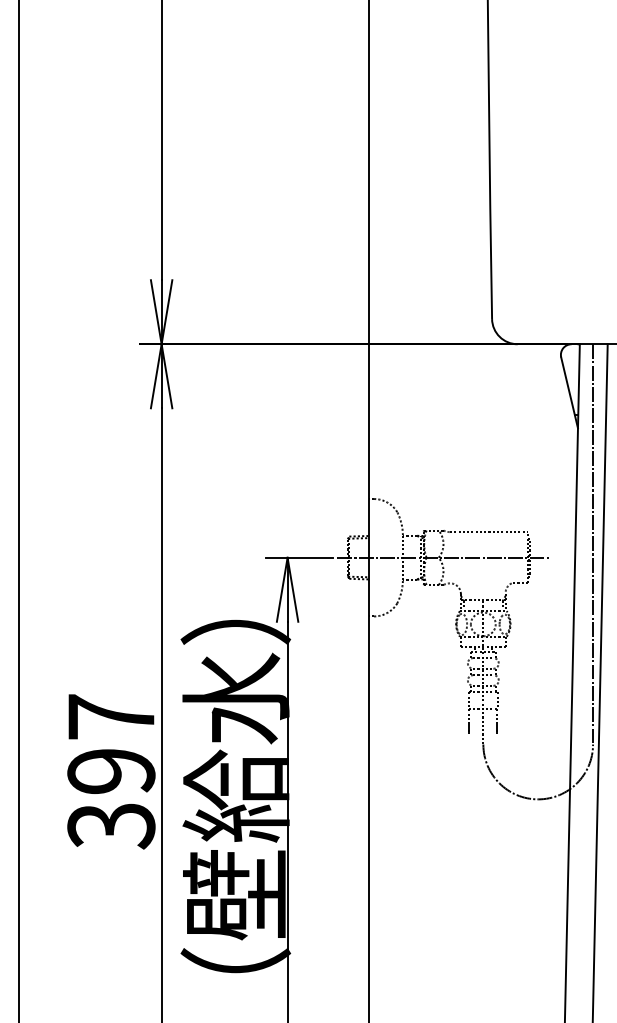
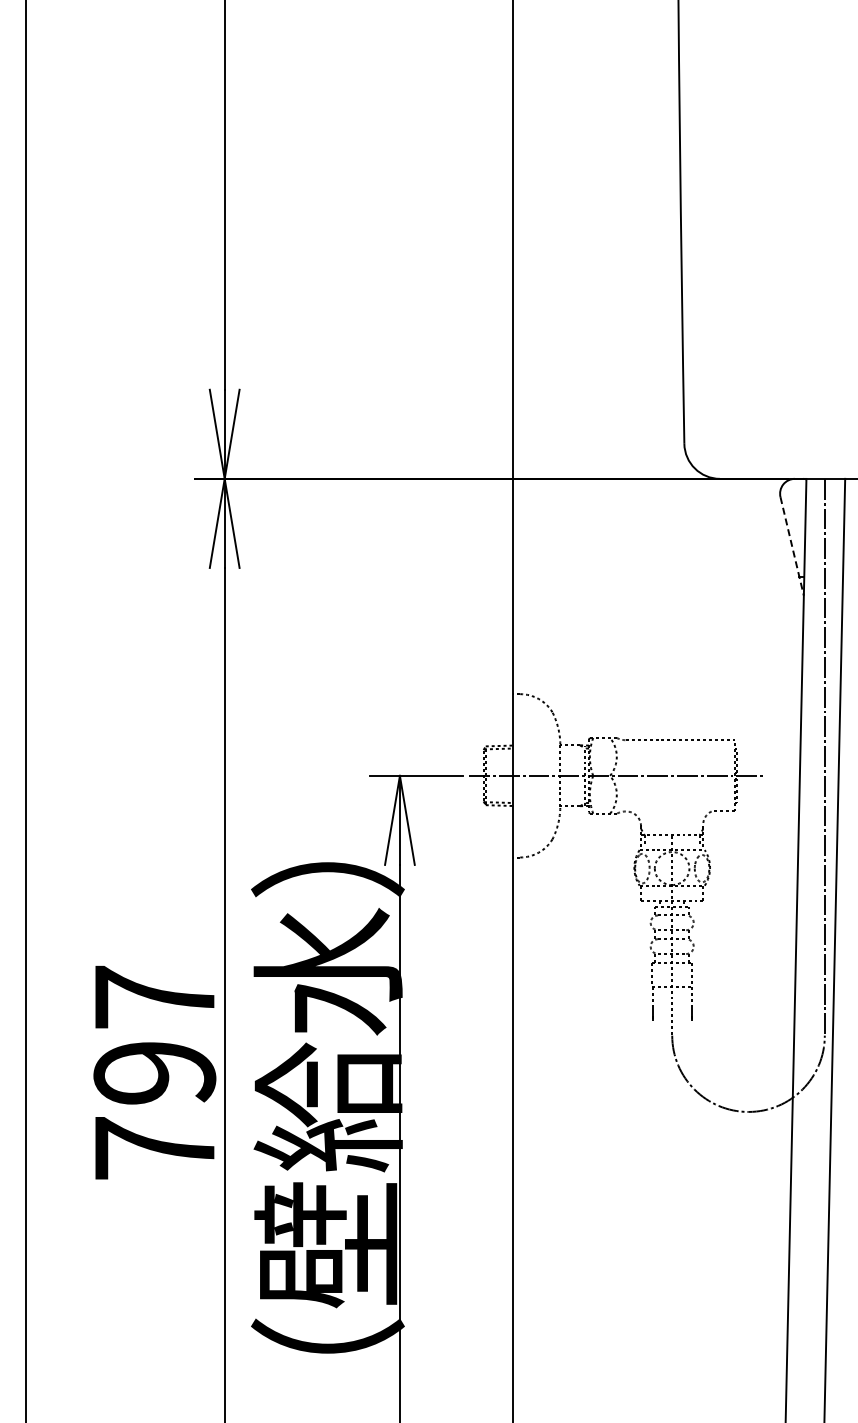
line: (569, 392) -> (792, 546), solid -> dashed
text: (111, 826) -> (154, 1149), 397 -> 797

